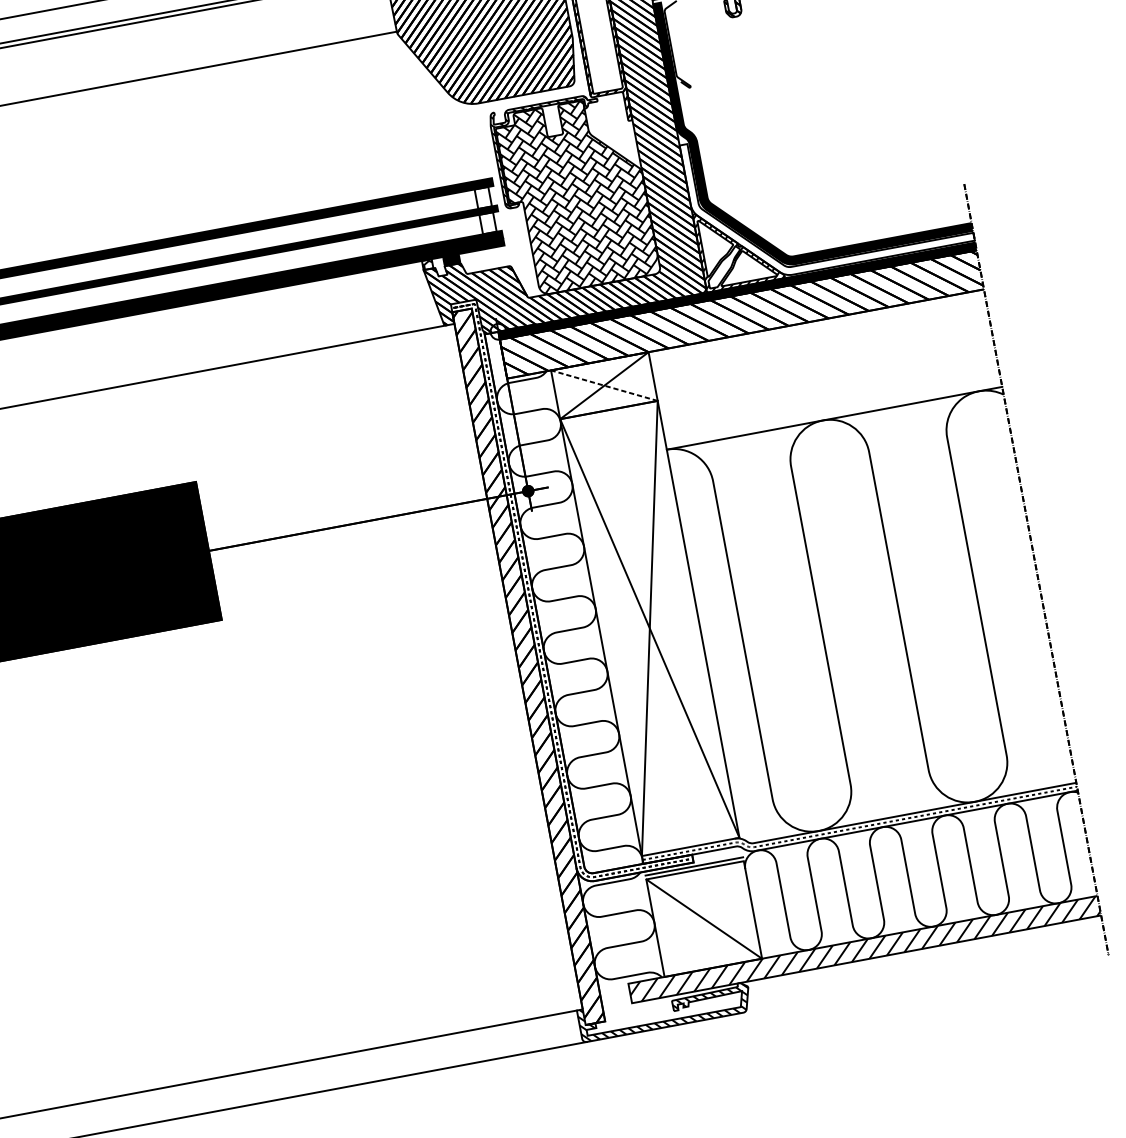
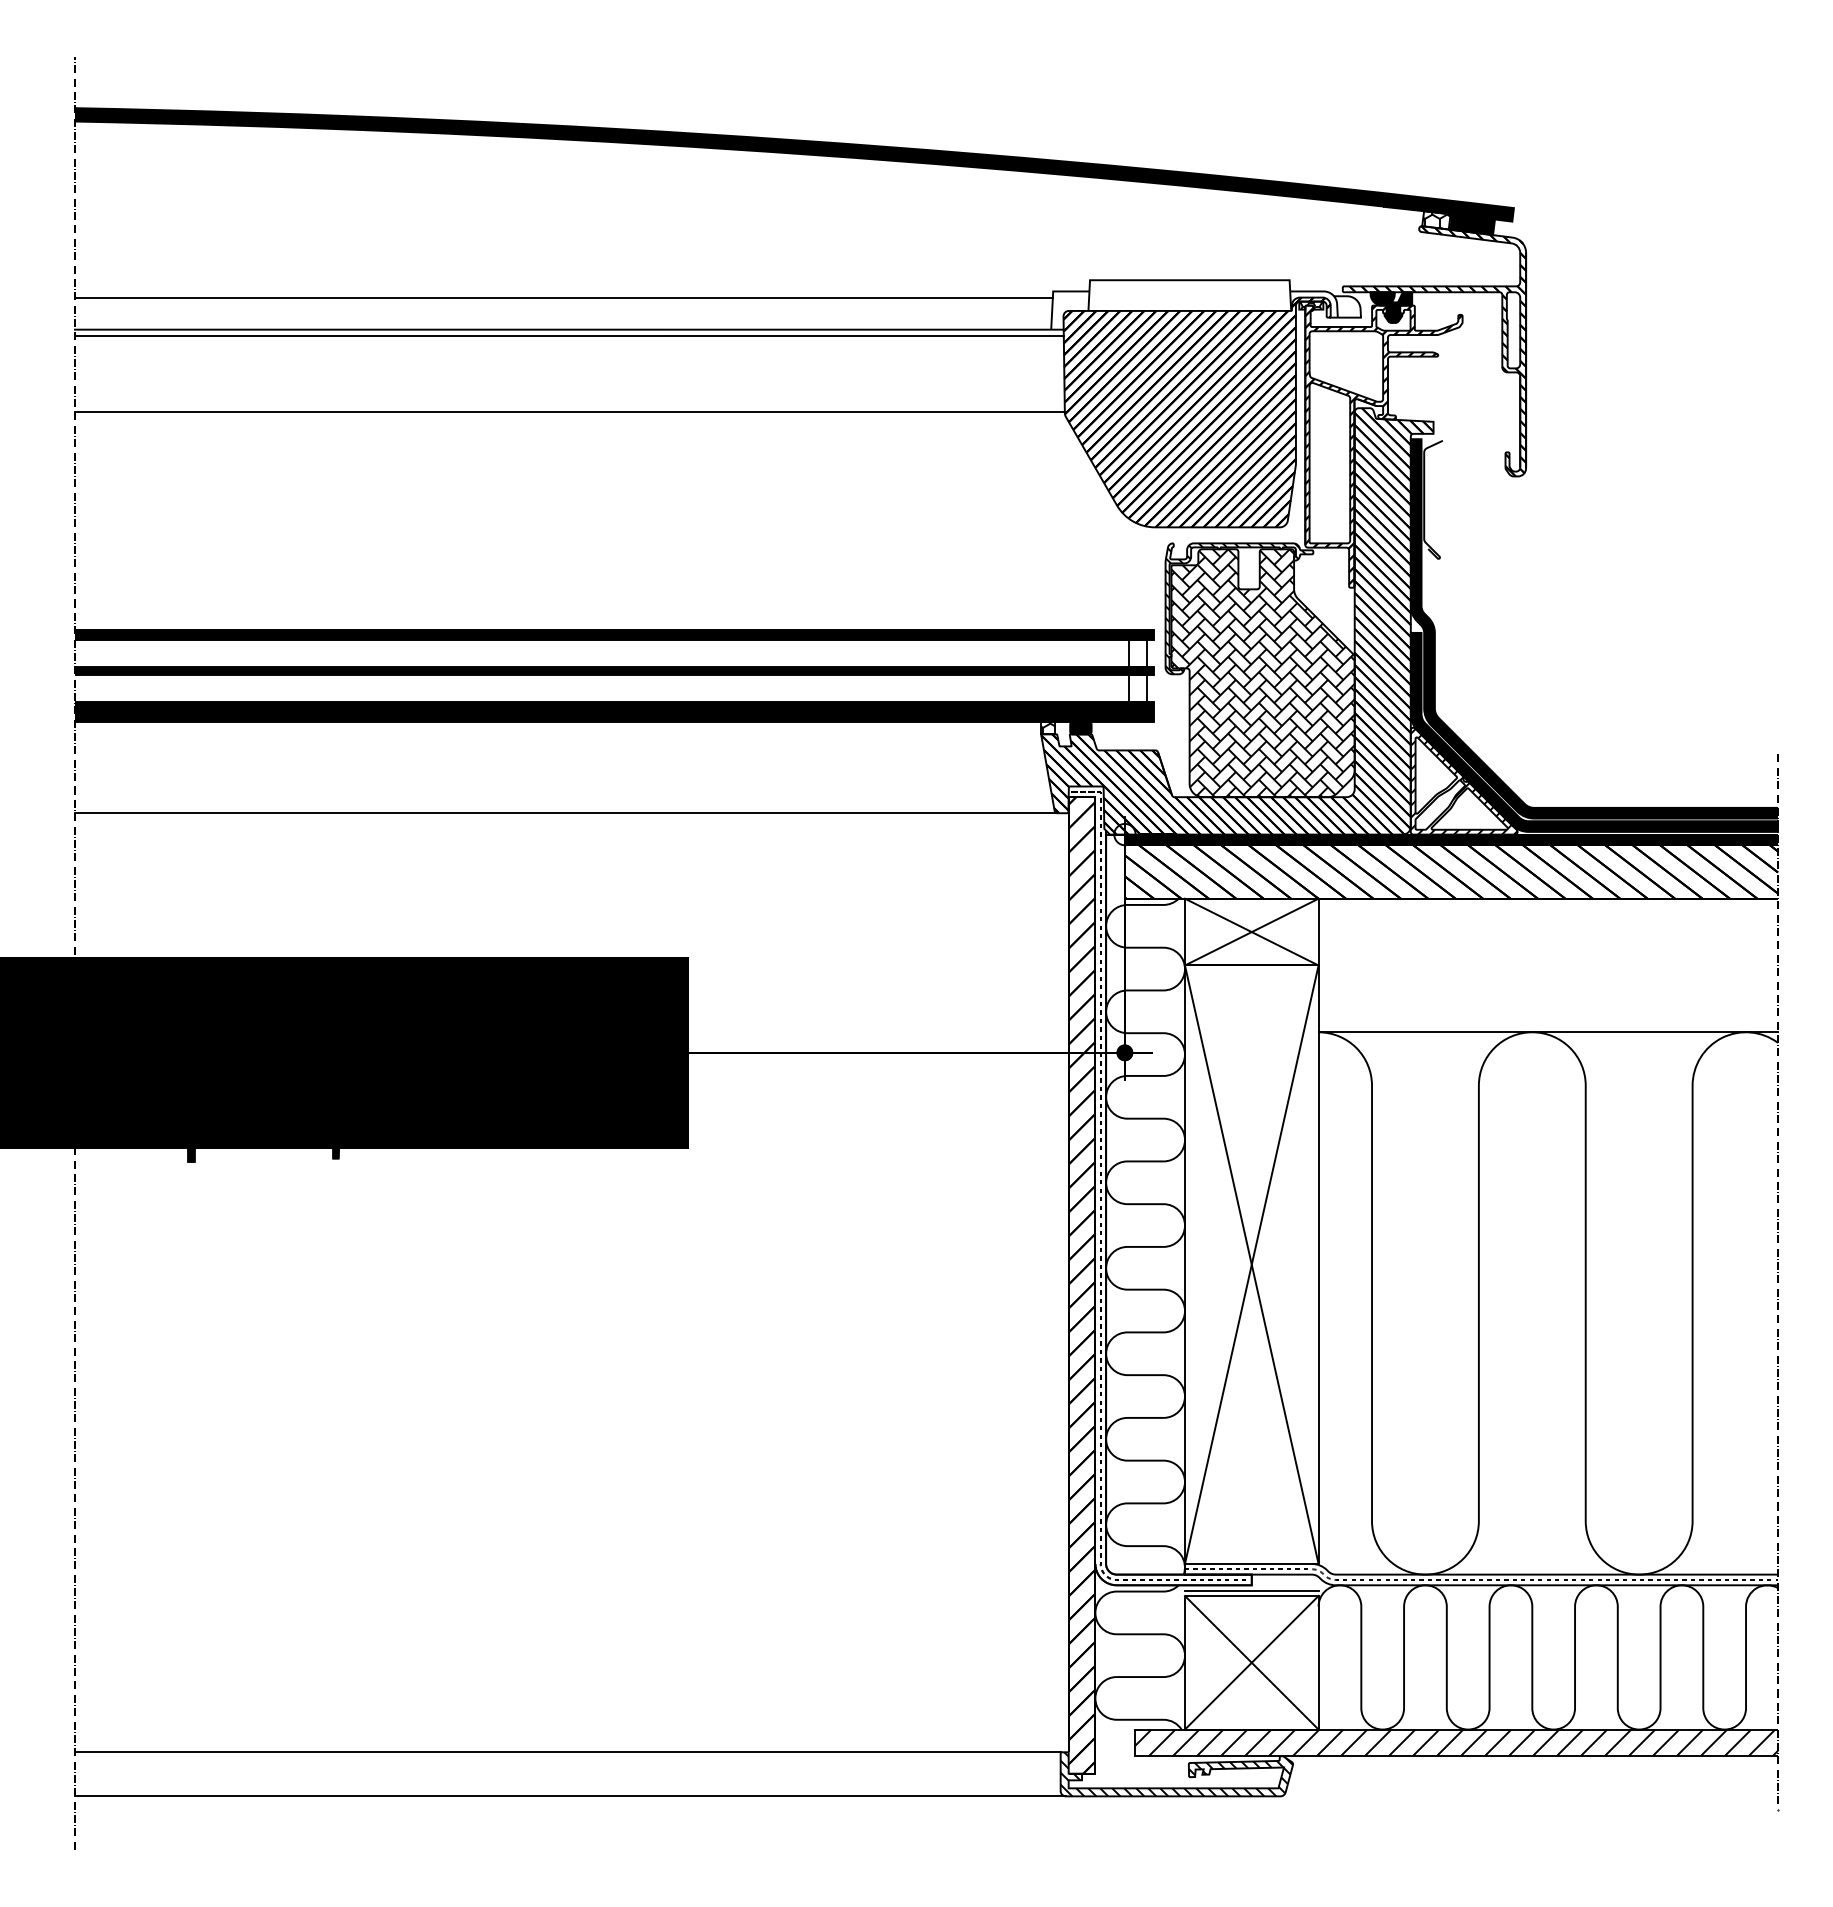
fill: (827, 192) -> (1594, 731), added
line: (604, 386) -> (1251, 932), dashed -> solid
line: (703, 918) -> (1251, 1662), added

